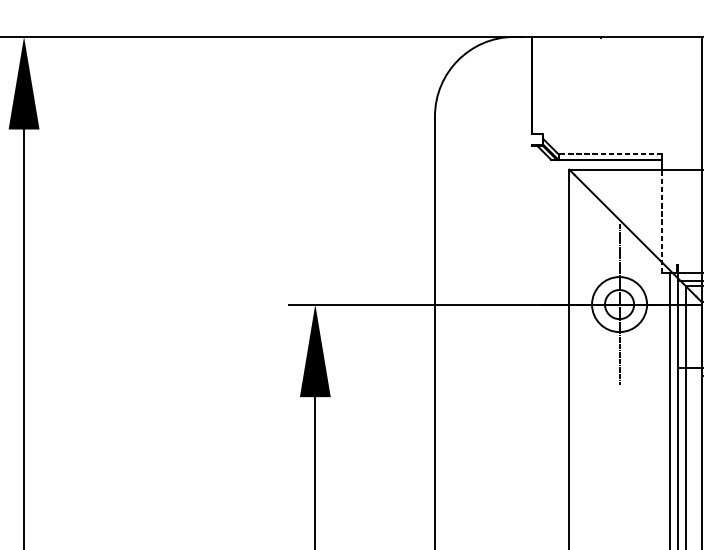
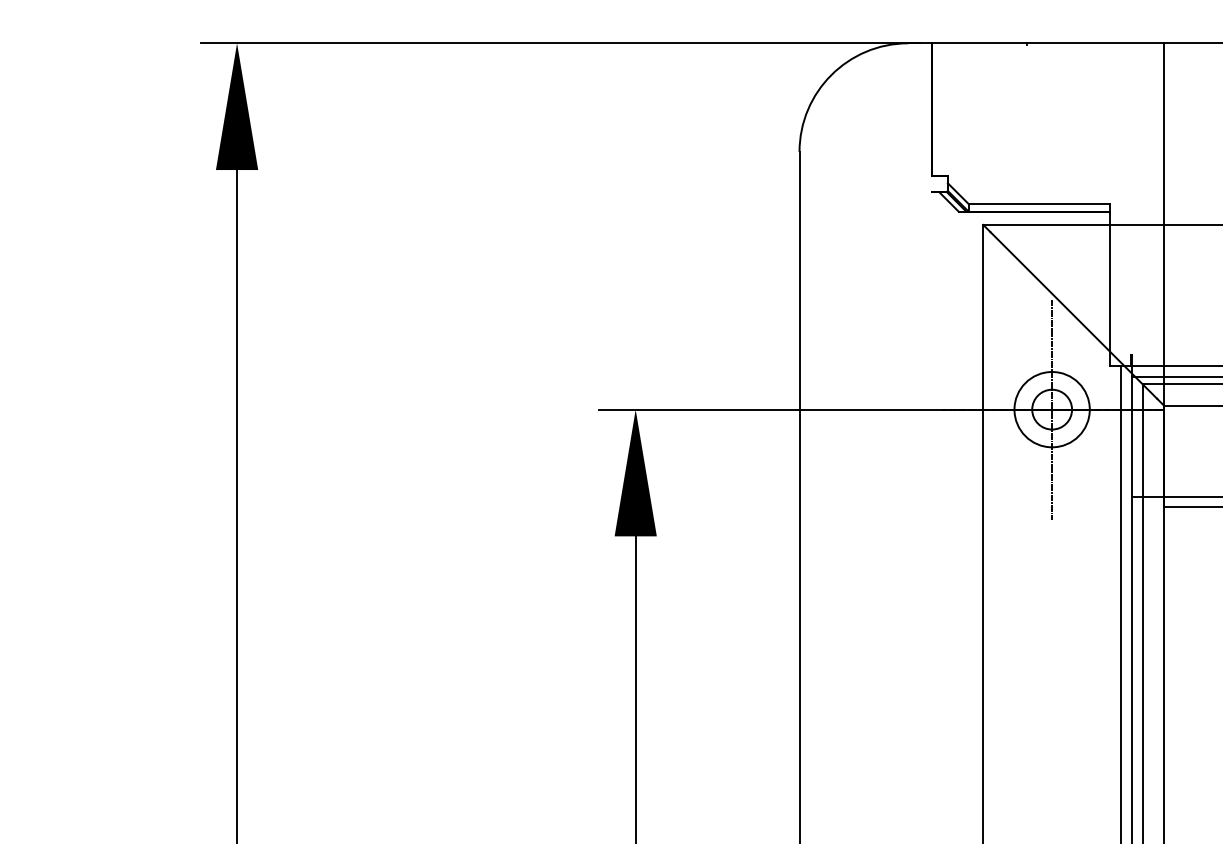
line: (610, 154) -> (1039, 204), dashed -> solid
line: (662, 221) -> (1110, 295), dashed -> solid

